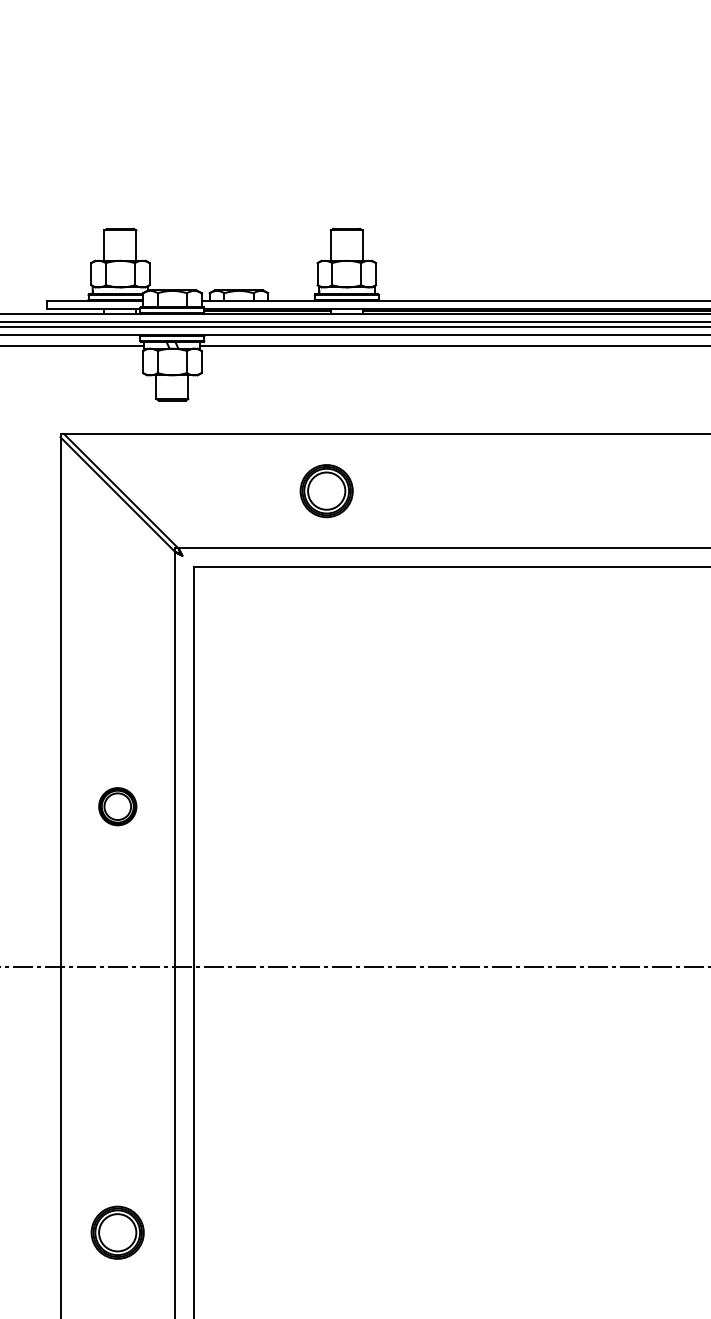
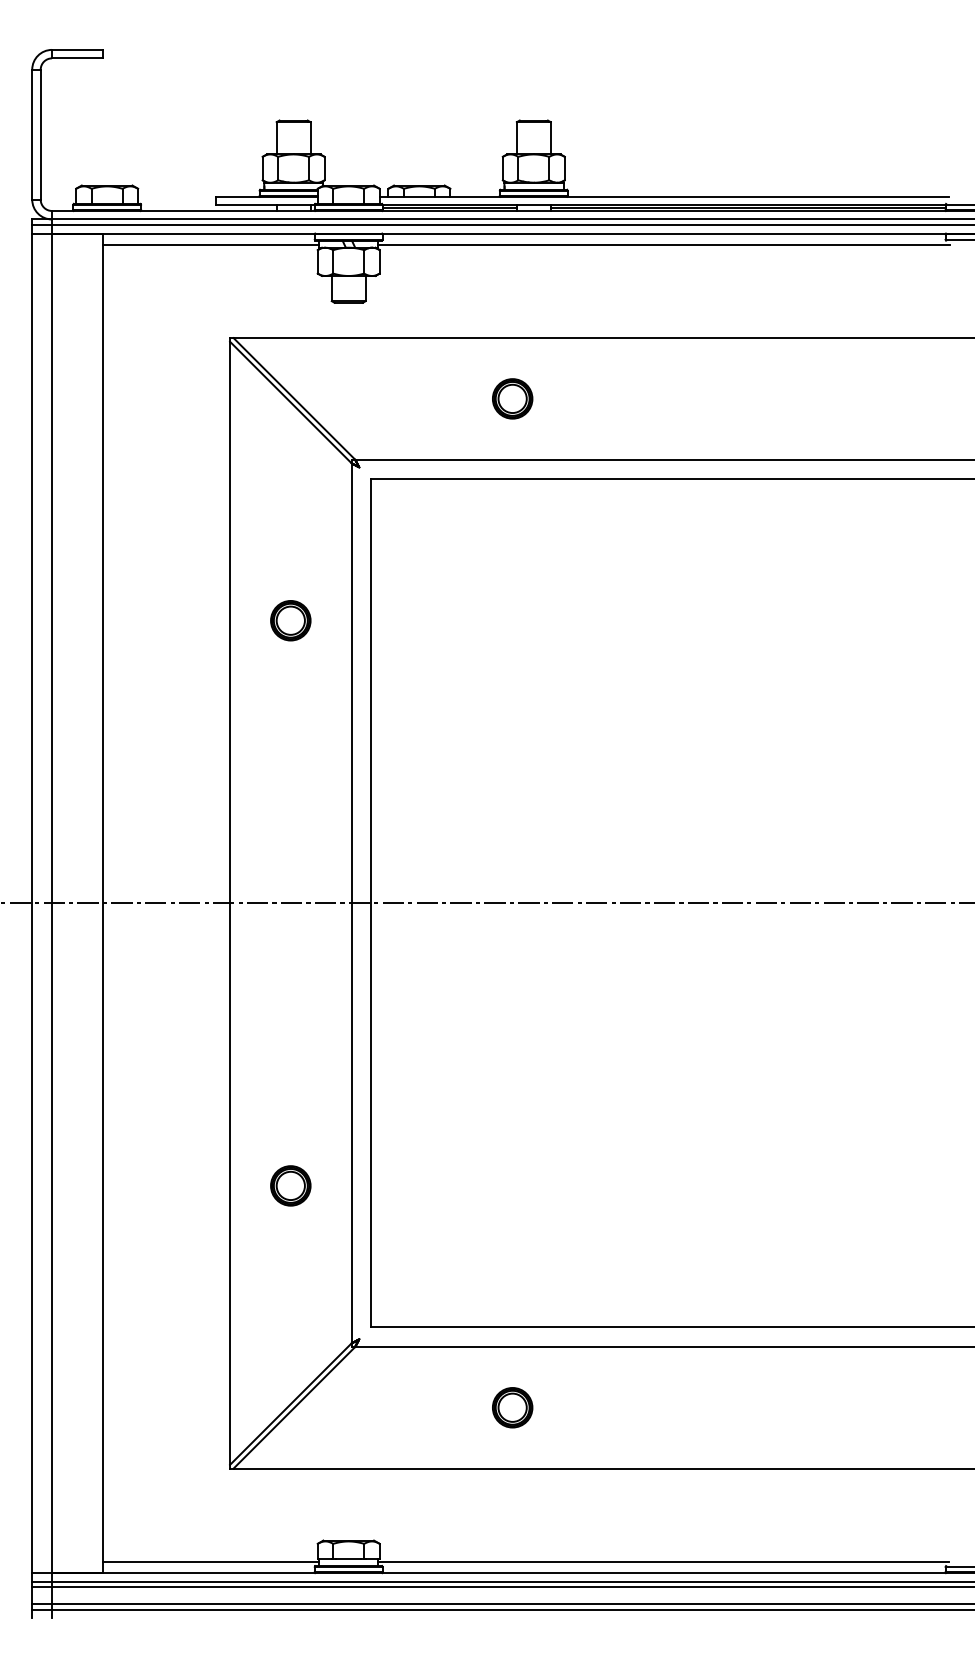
part: (326, 490) -> (512, 398), size x0.71
part: (117, 806) -> (290, 620), moved
part: (117, 1232) -> (290, 1185), size x0.71

